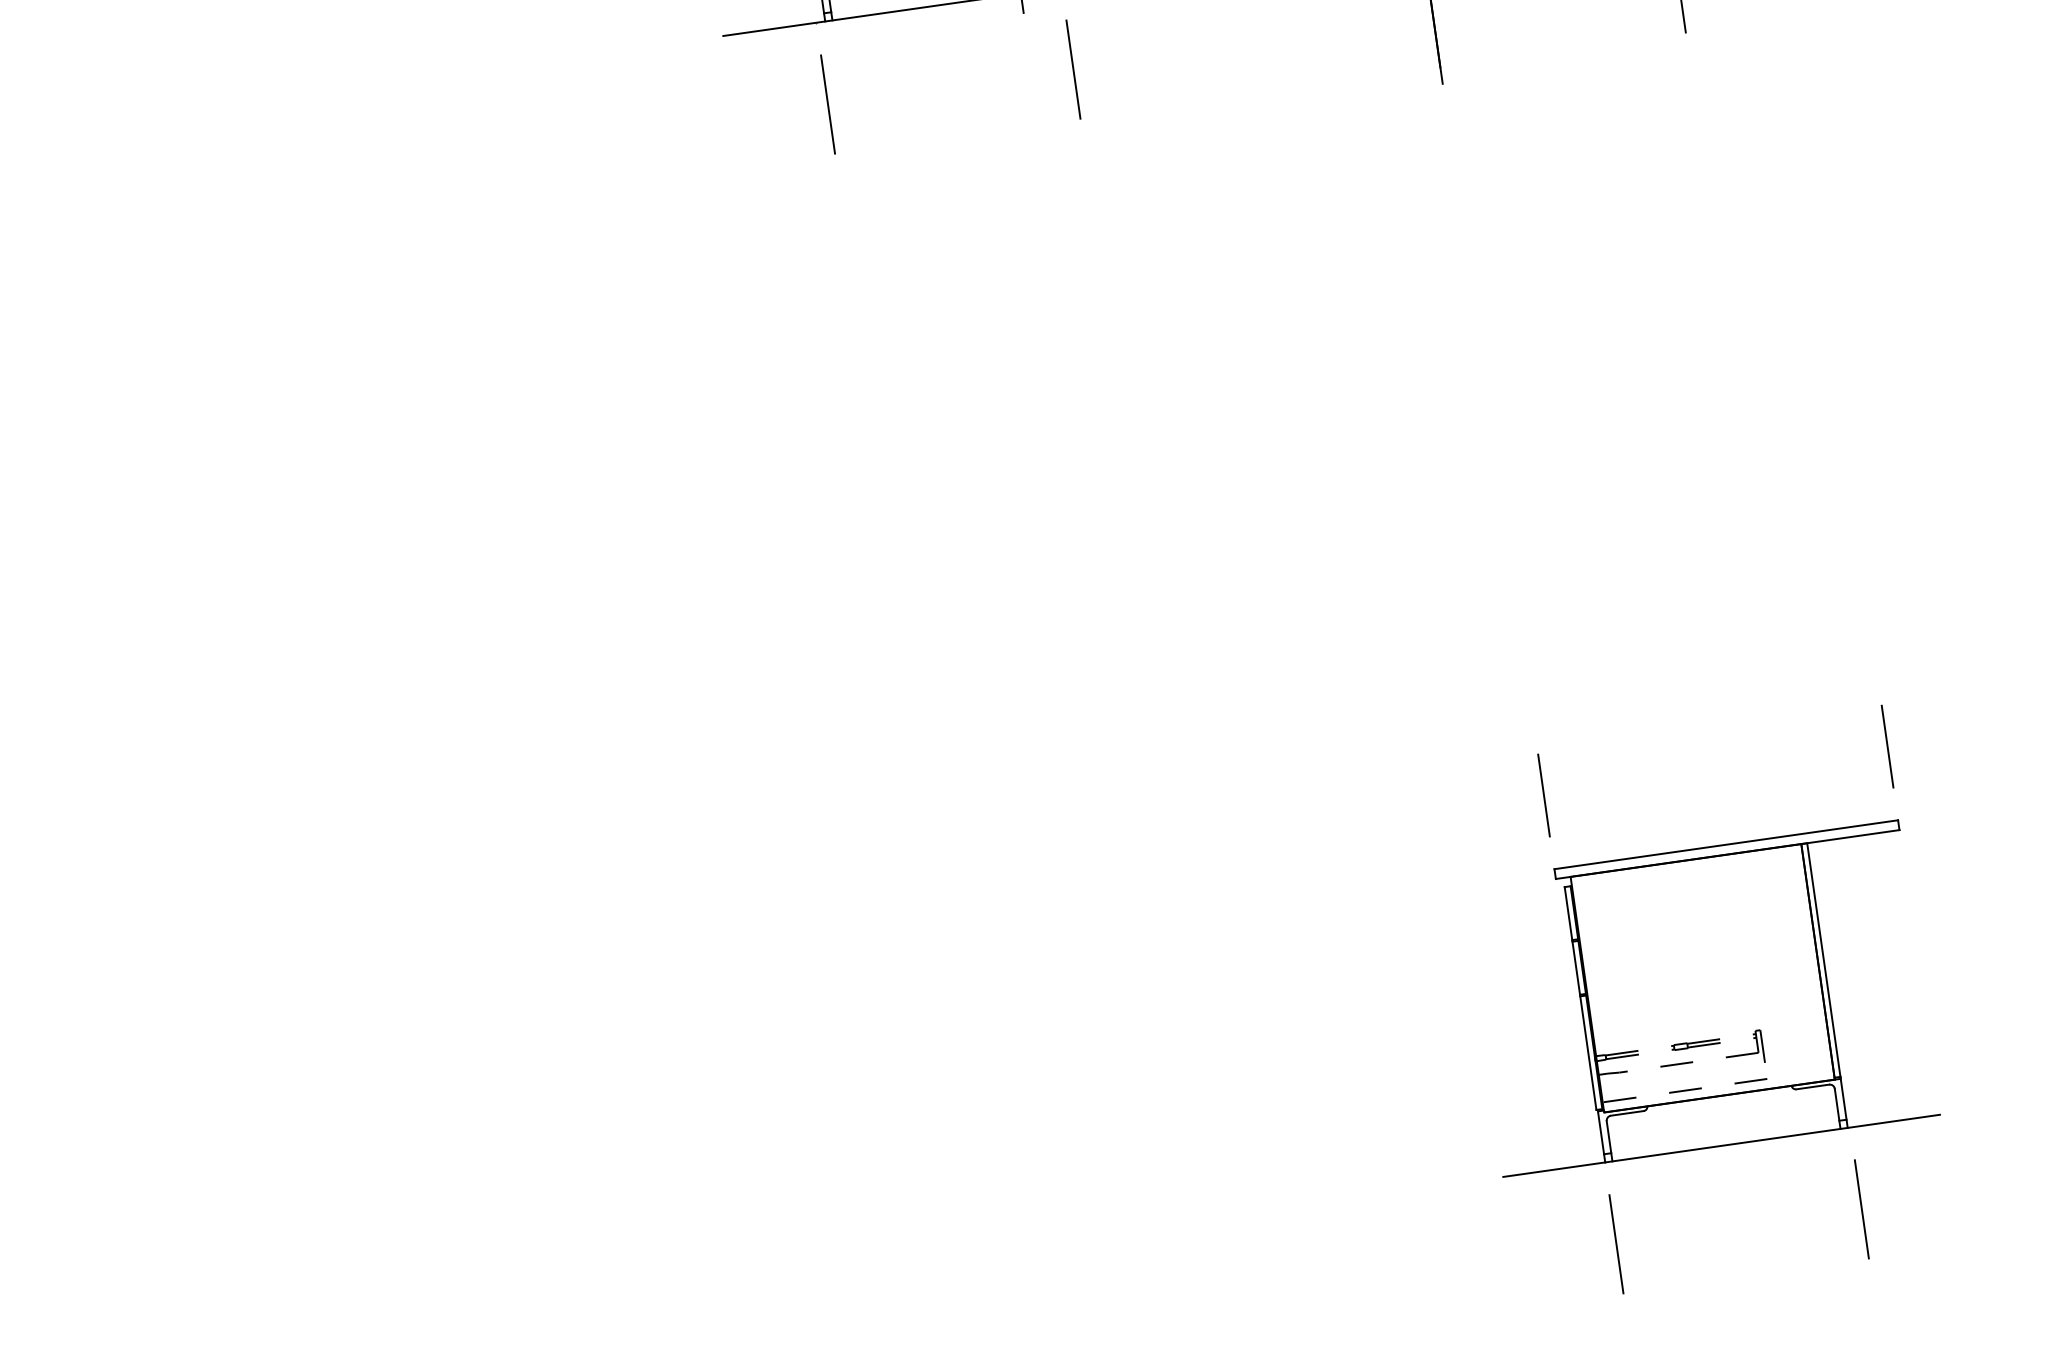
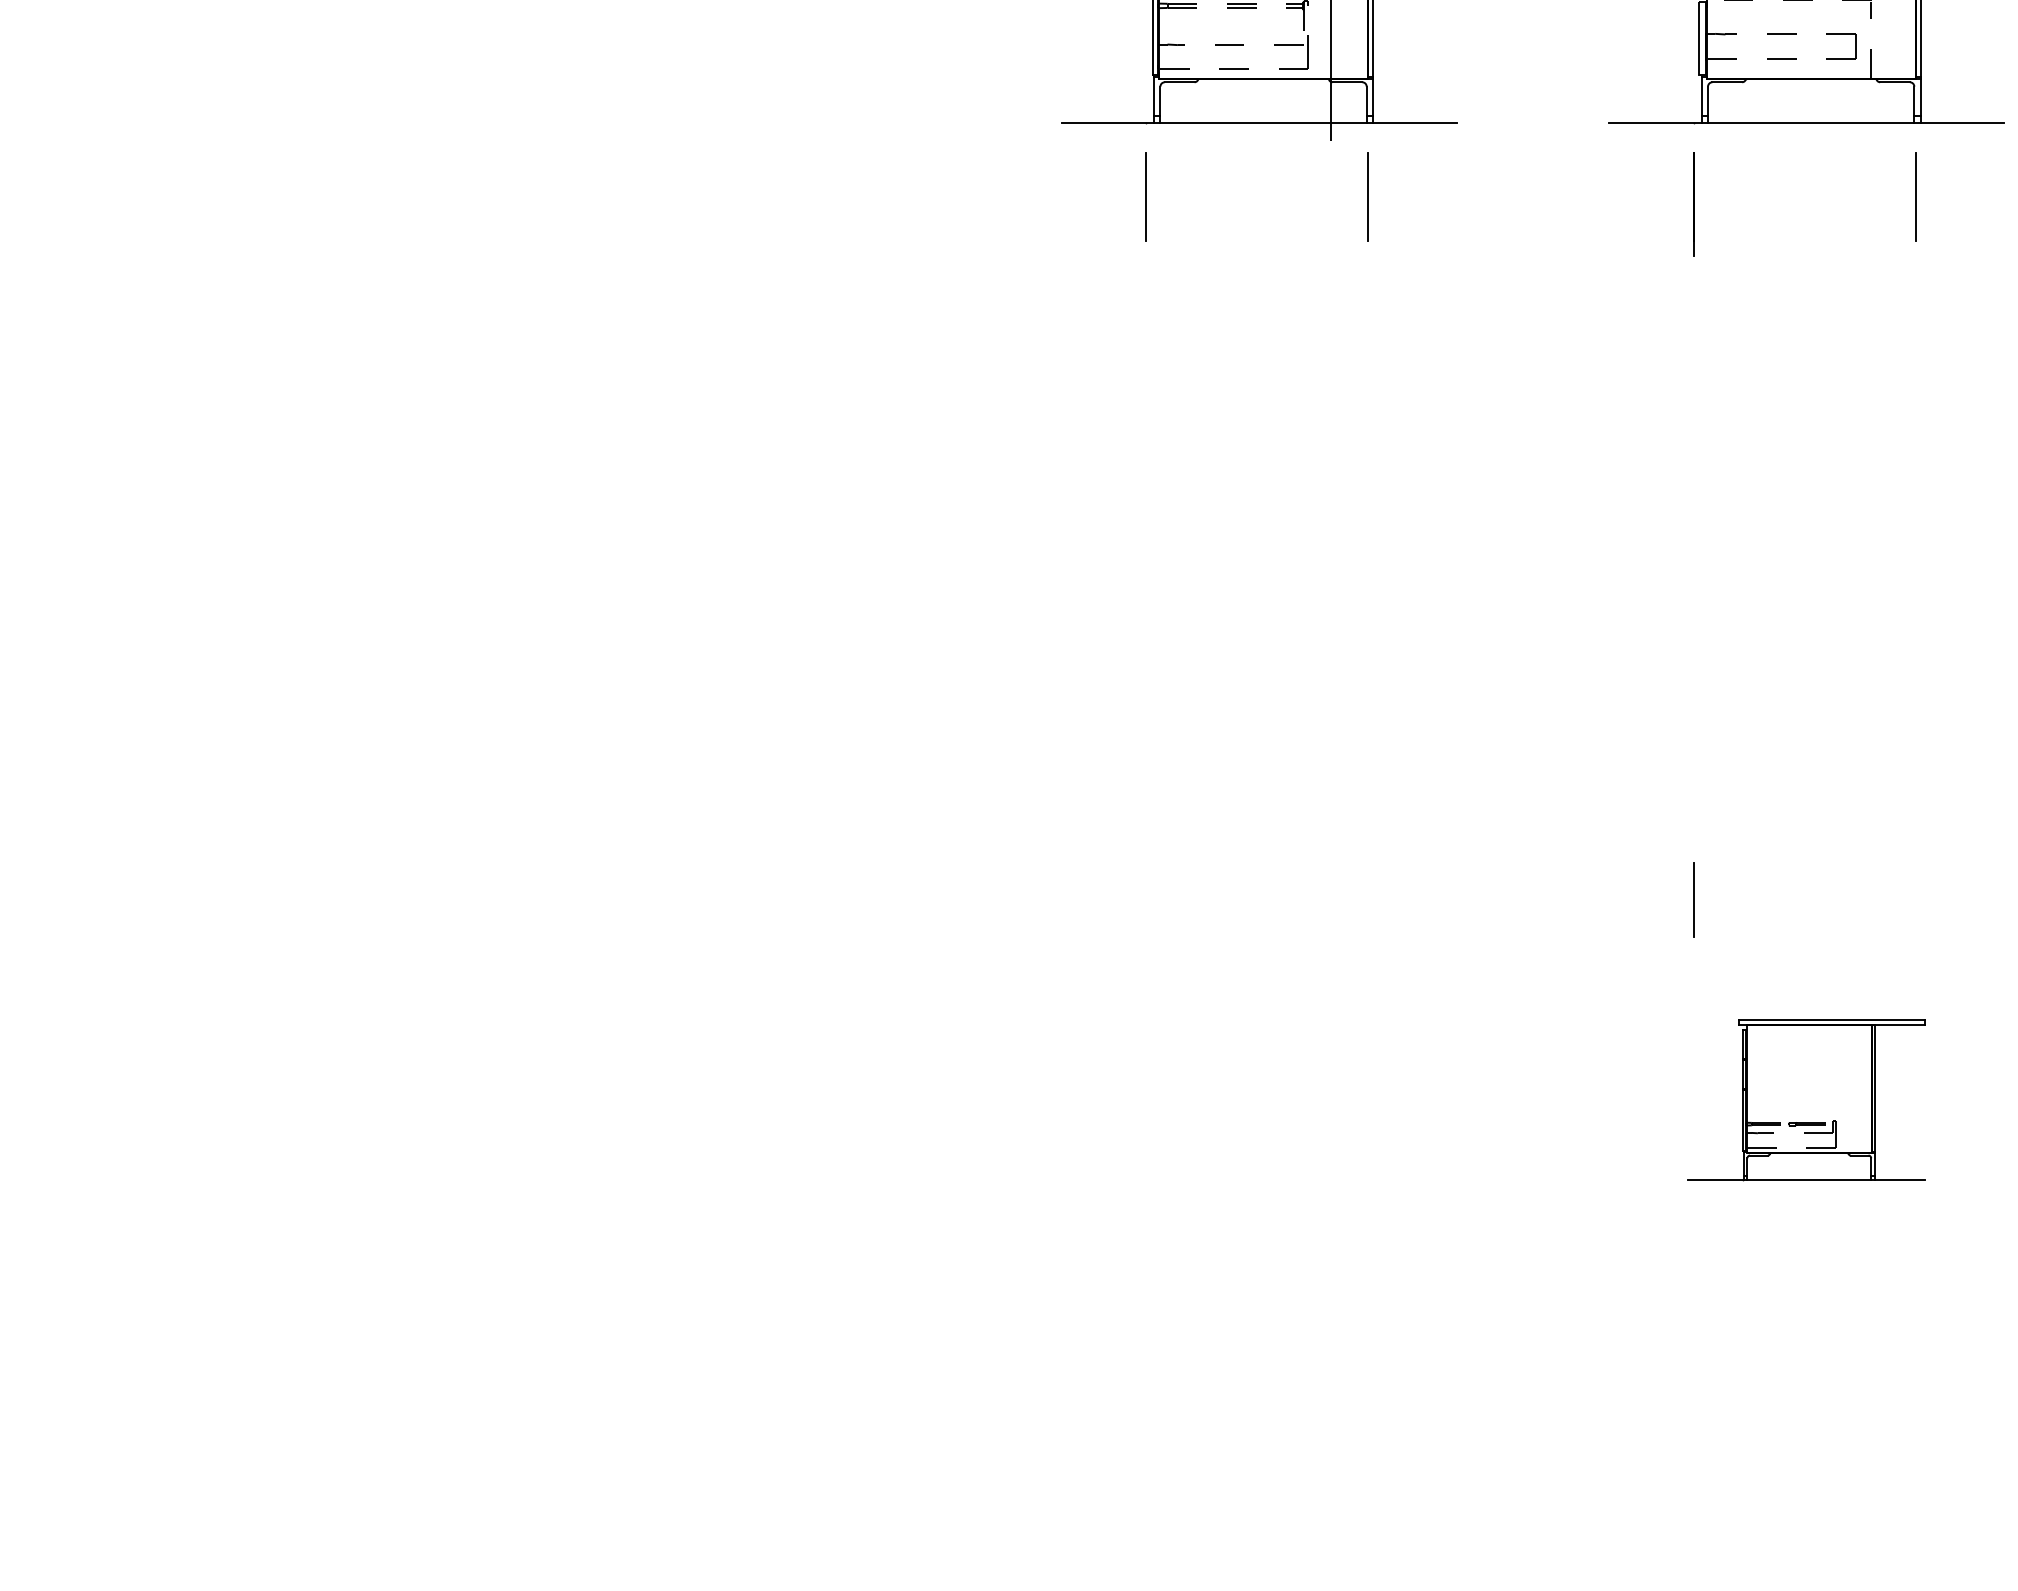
line: (1887, 746) -> (2004, 899), removed
part: (1700, 999) -> (1806, 1100), size x0.6
line: (1862, 1208) -> (1923, 1306), removed
line: (1616, 1243) -> (1701, 1306), removed

